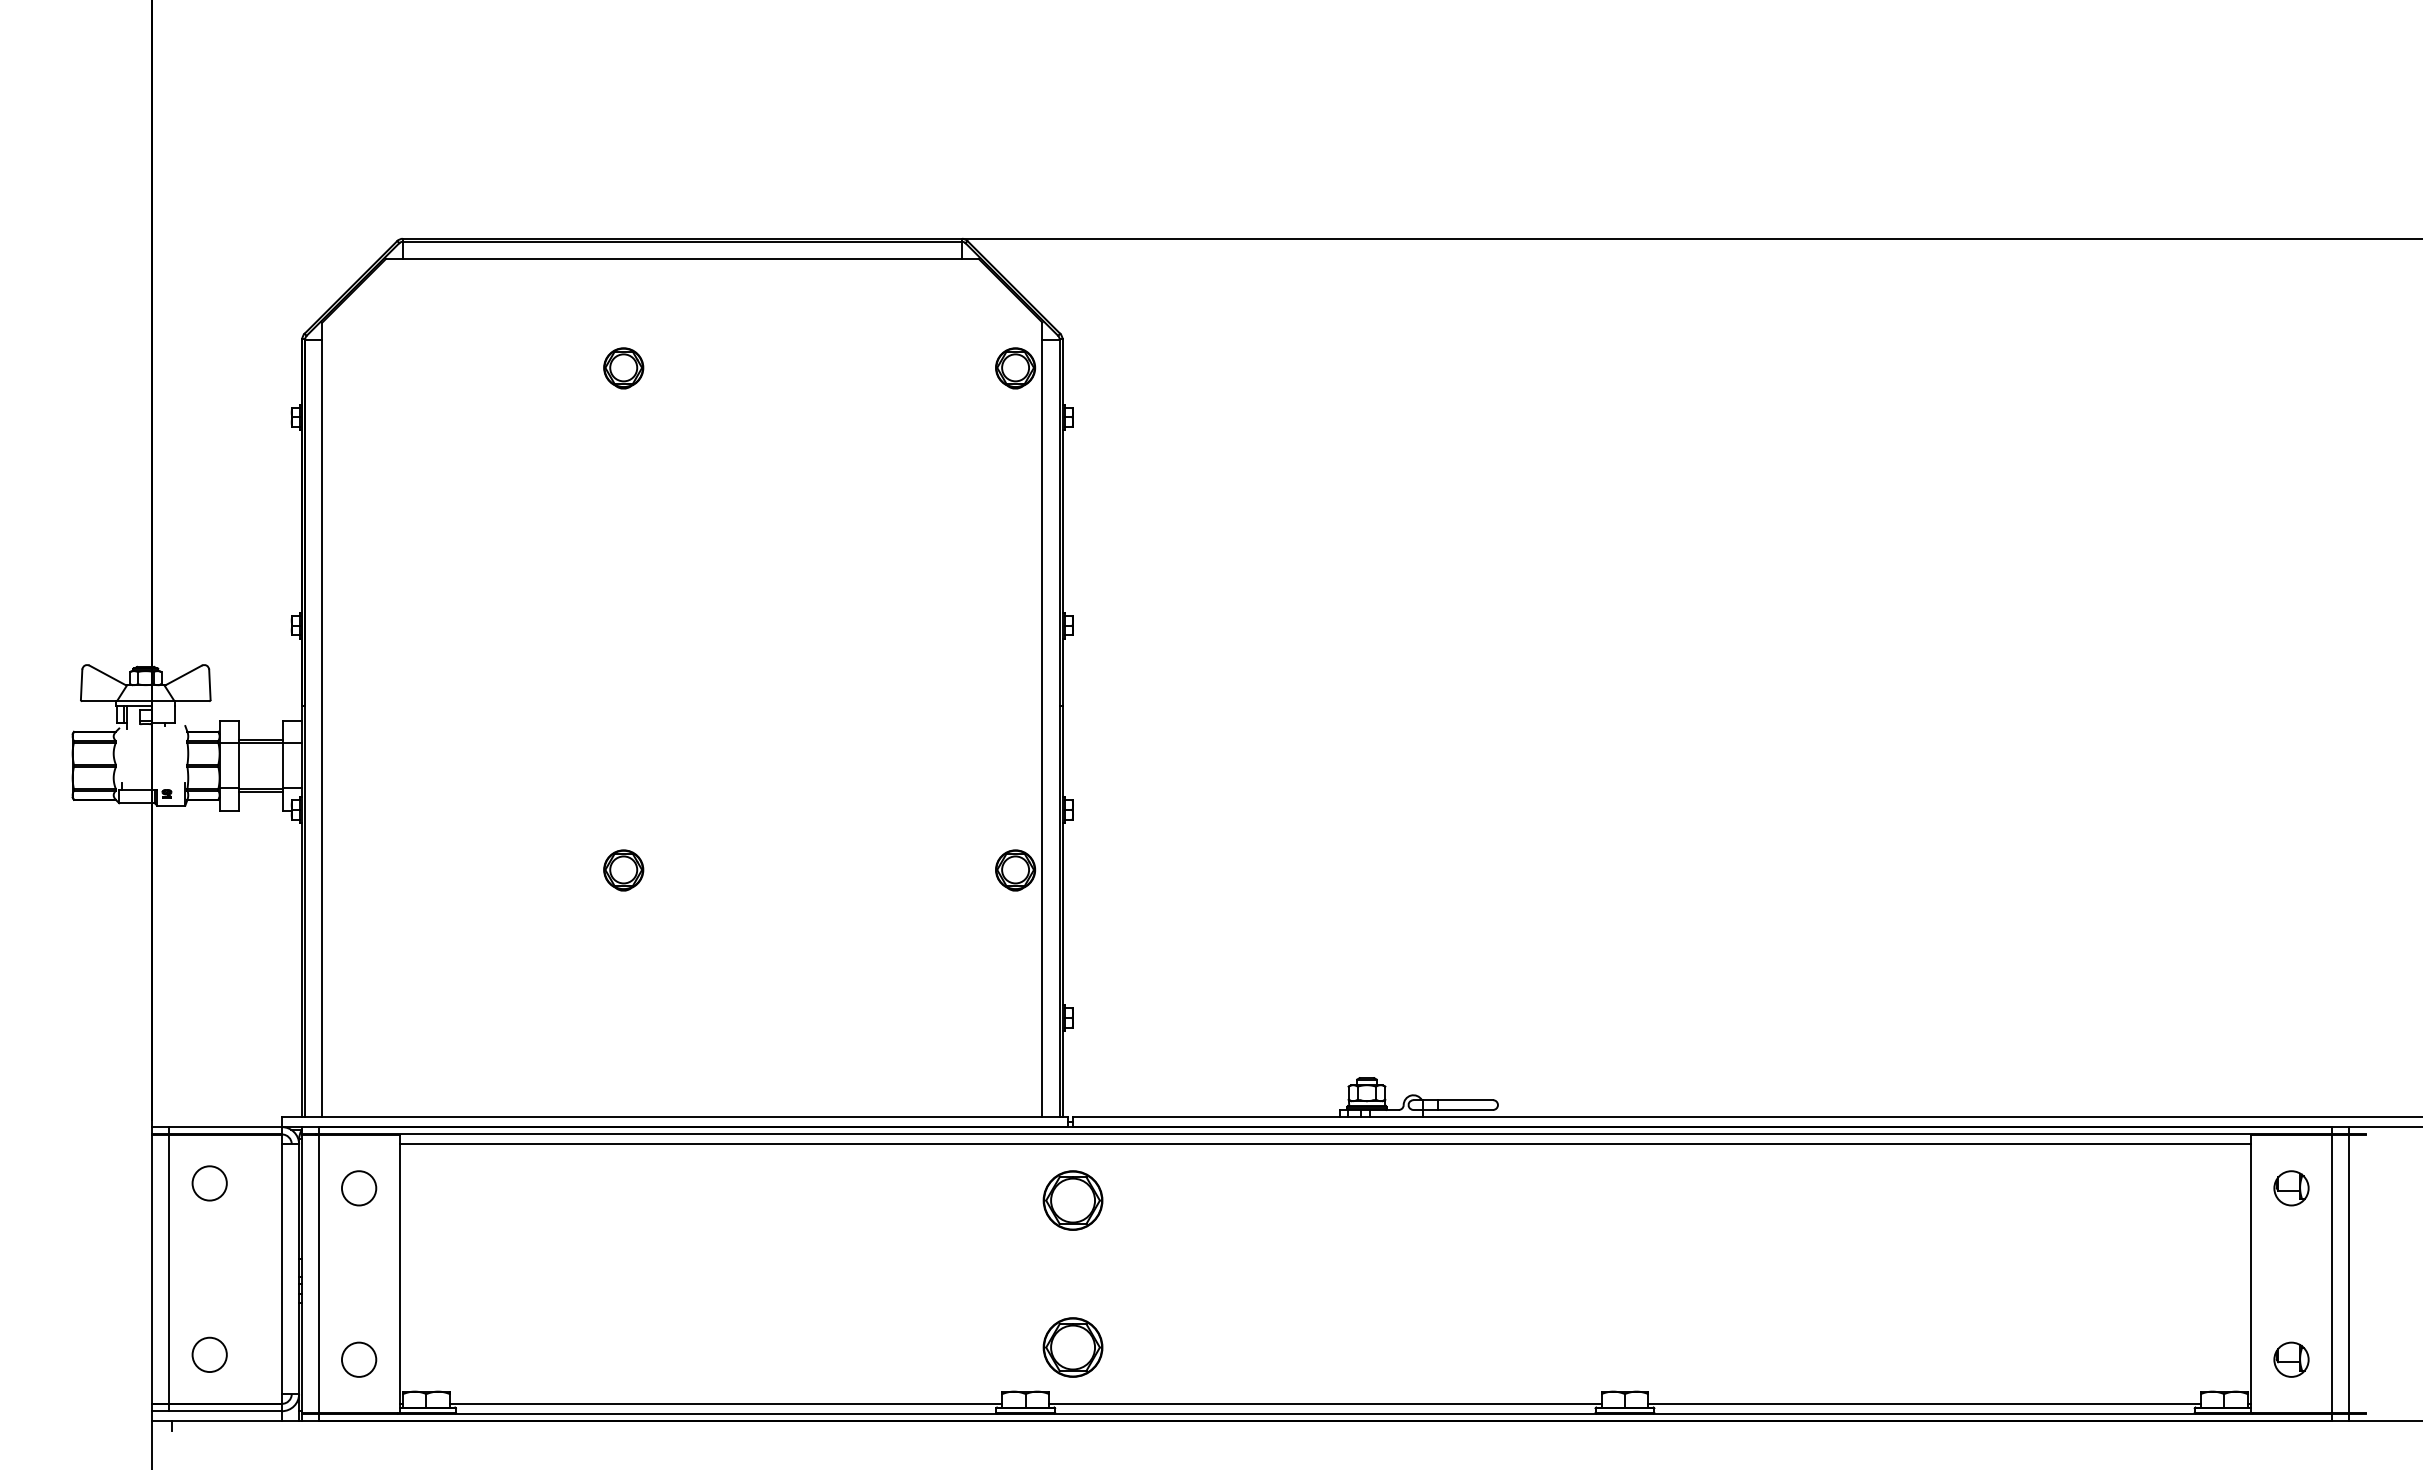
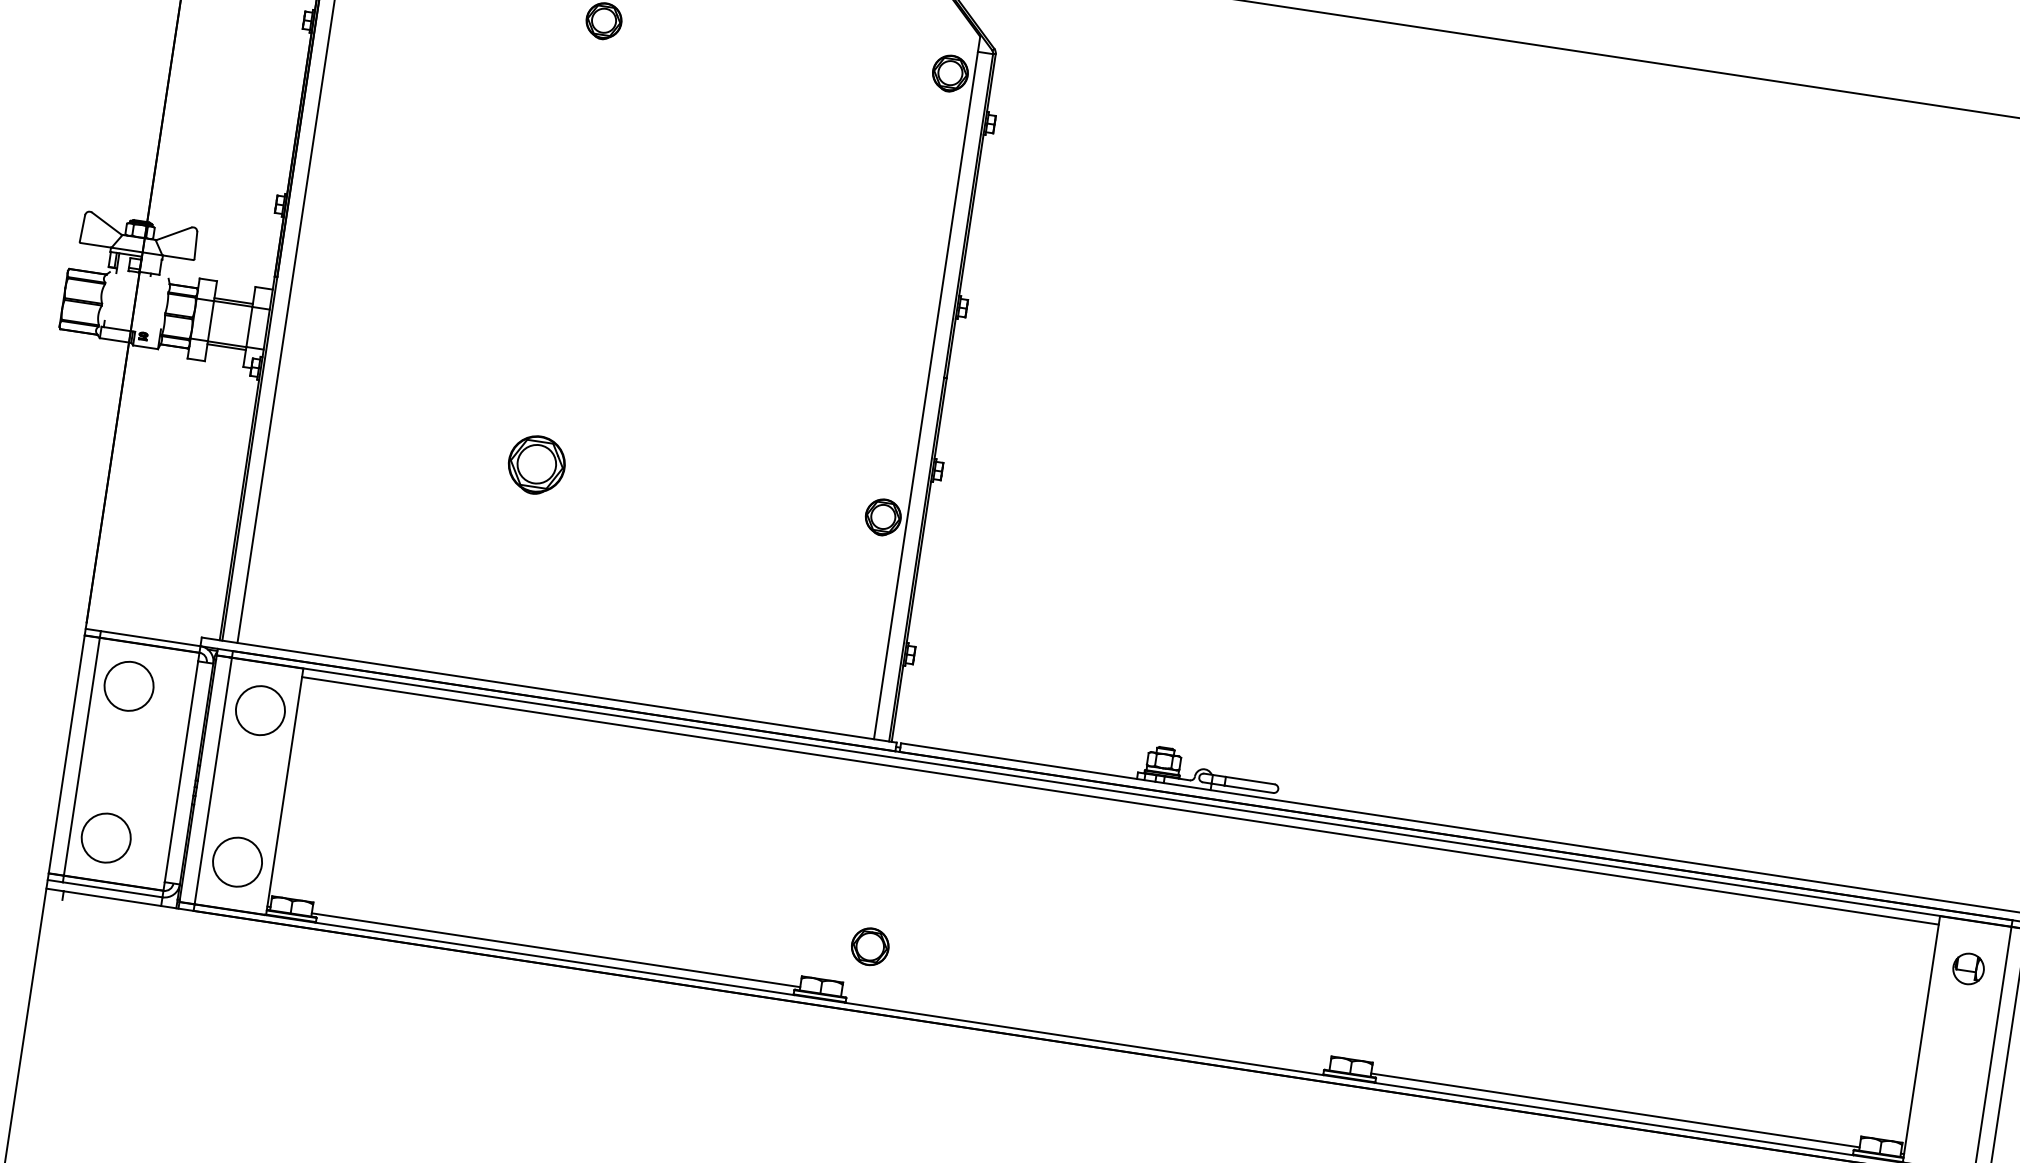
part: (623, 870) -> (536, 465), size x1.6
circle: (209, 1183) -> (128, 686), size x1.6
circle: (358, 1188) -> (259, 710), size x1.6
part: (1072, 1200) -> (889, 816), removed
part: (1072, 1347) -> (869, 946), size x0.7
circle: (209, 1354) -> (106, 837), size x1.6
circle: (358, 1359) -> (237, 861), size x1.6
part: (2291, 1359) -> (1945, 1120), removed
line: (1325, 1403) -> (1085, 1030), removed

